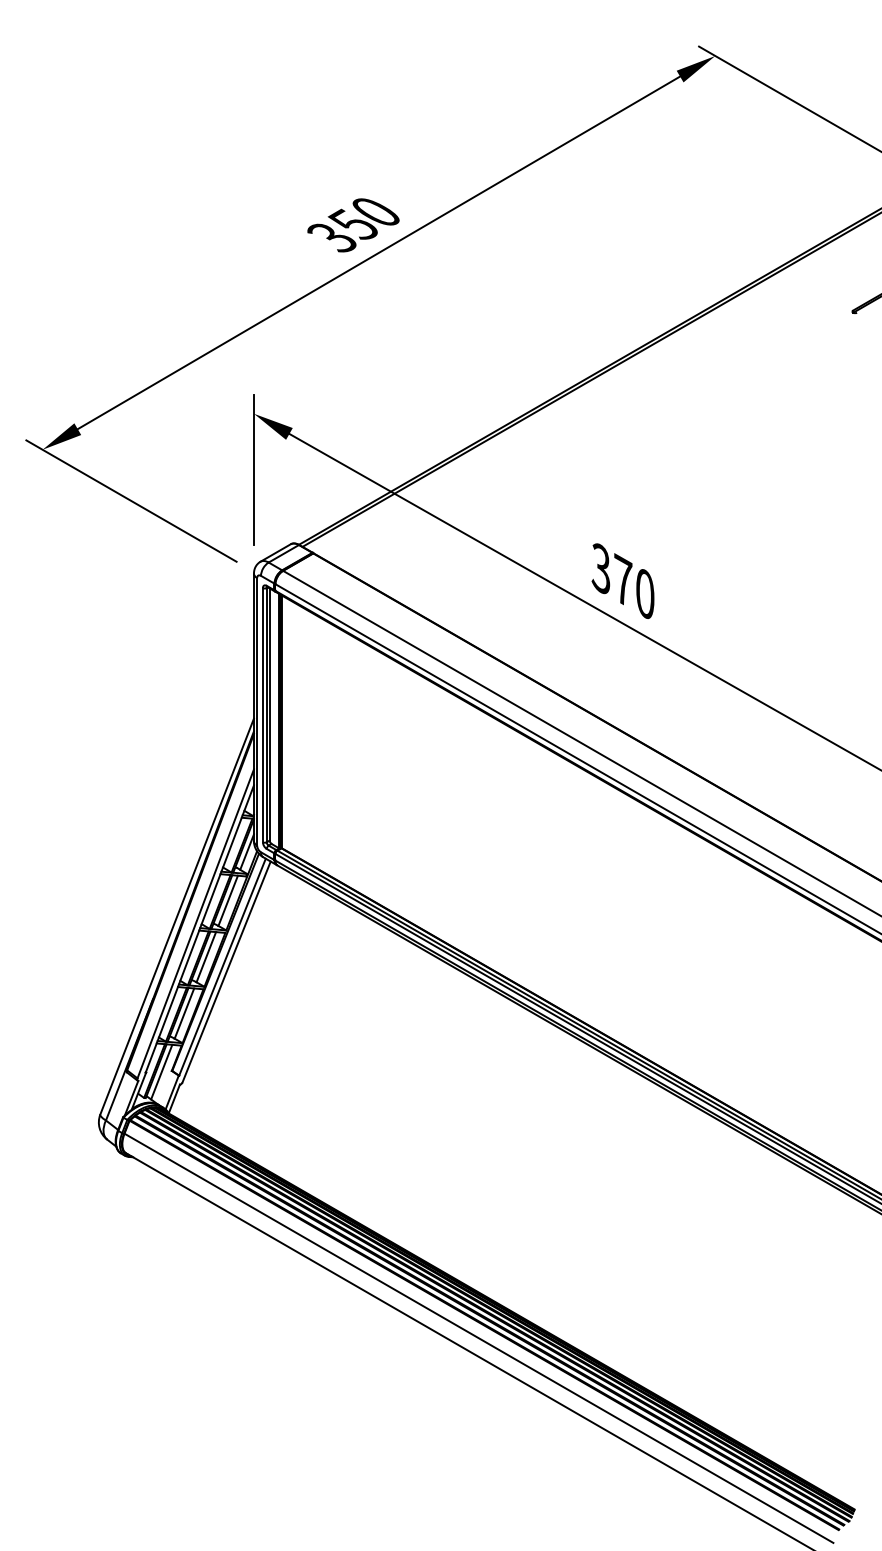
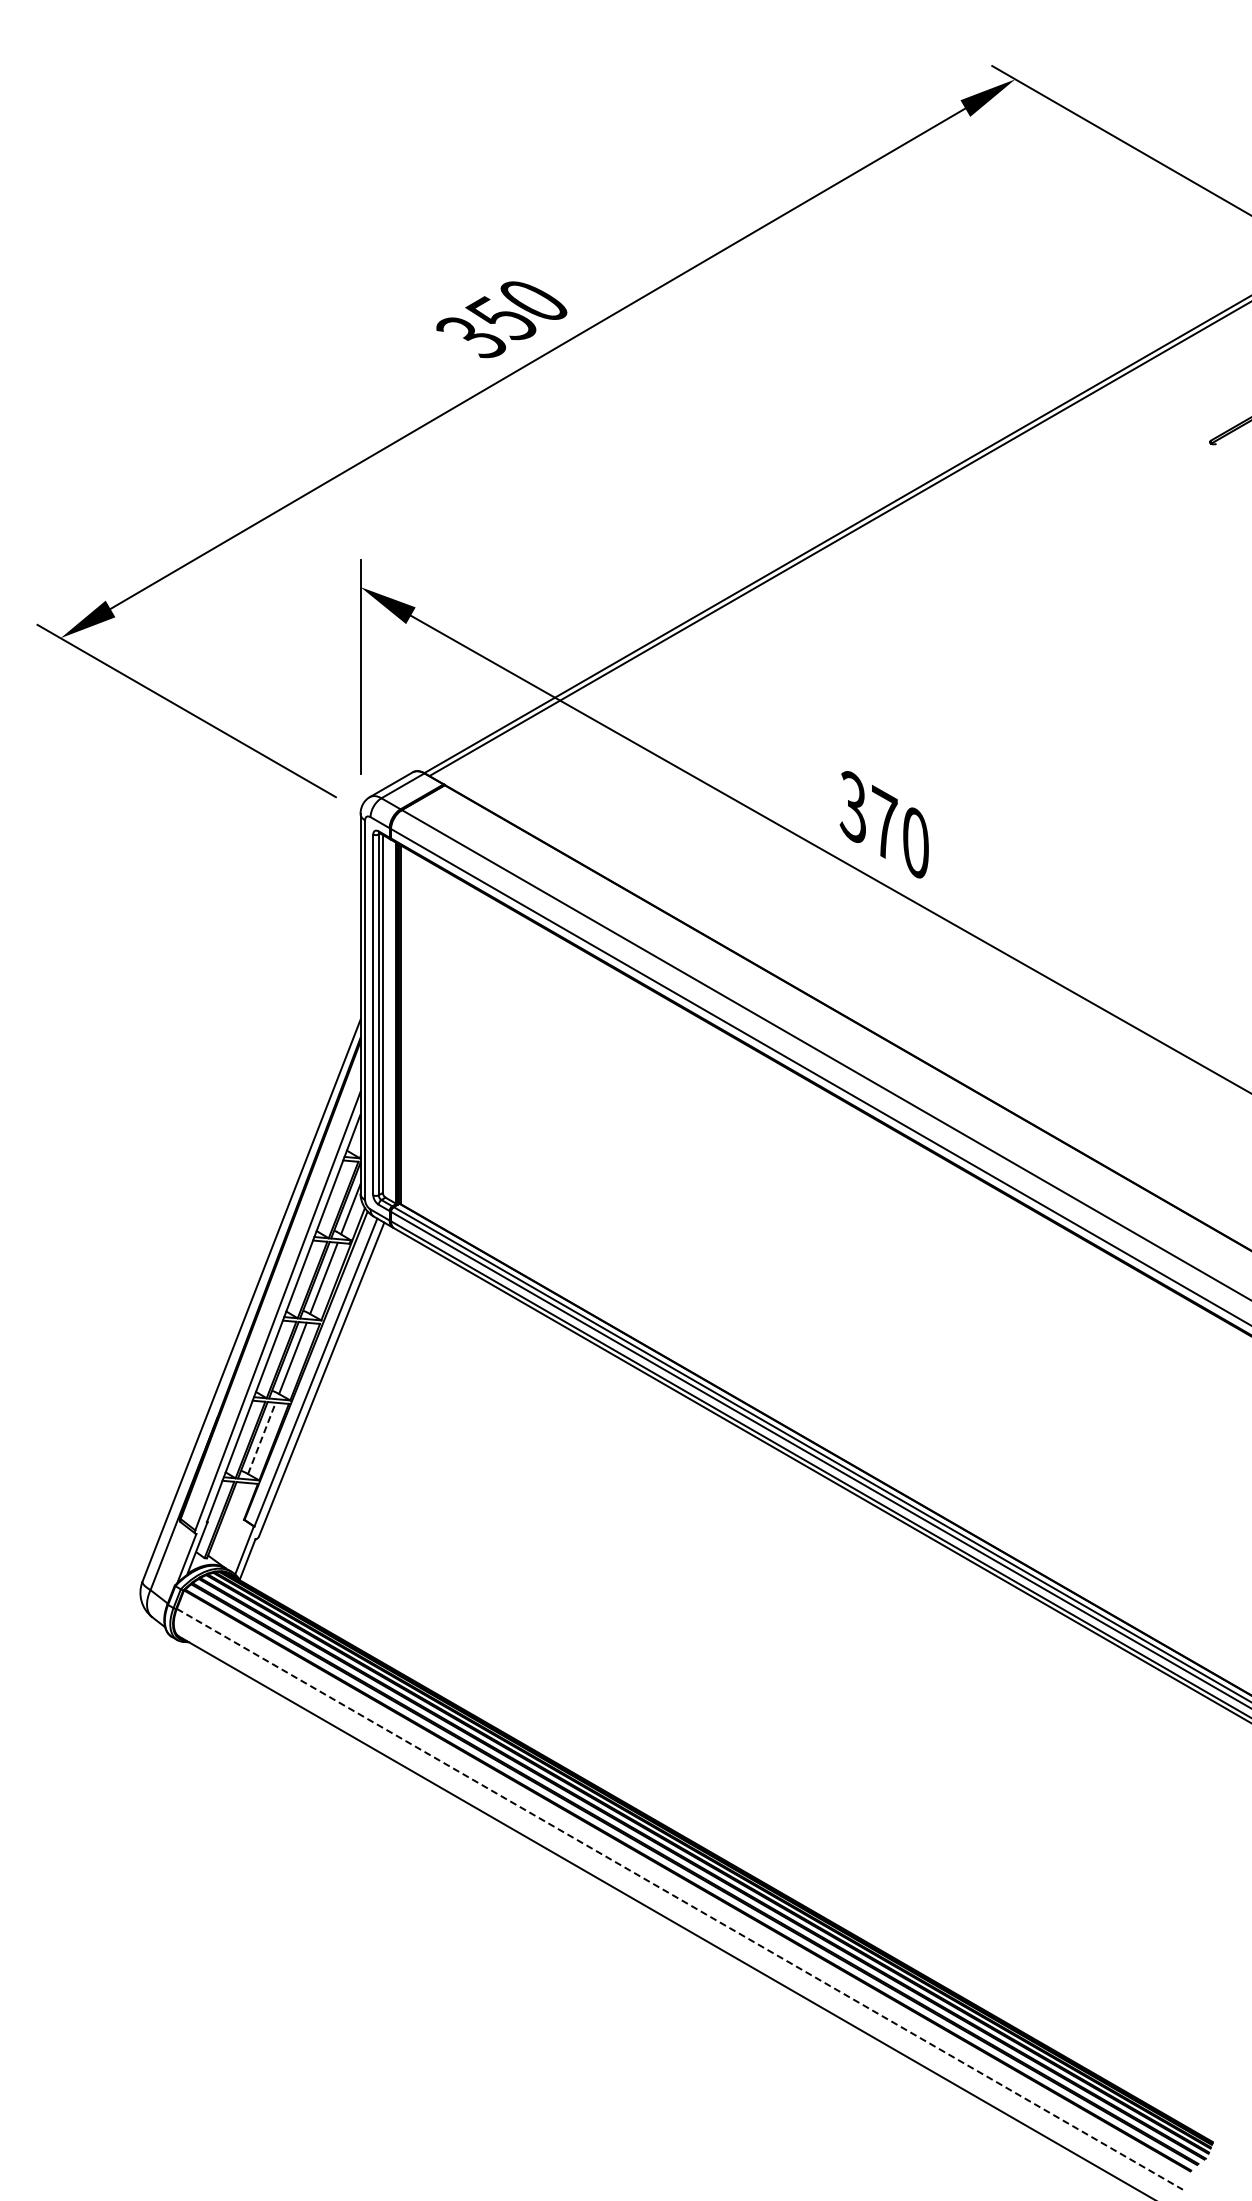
line: (184, 1012) -> (262, 1437), solid -> dashed
line: (161, 1072) -> (229, 1521), removed
line: (478, 1338) -> (679, 1899), solid -> dashed

